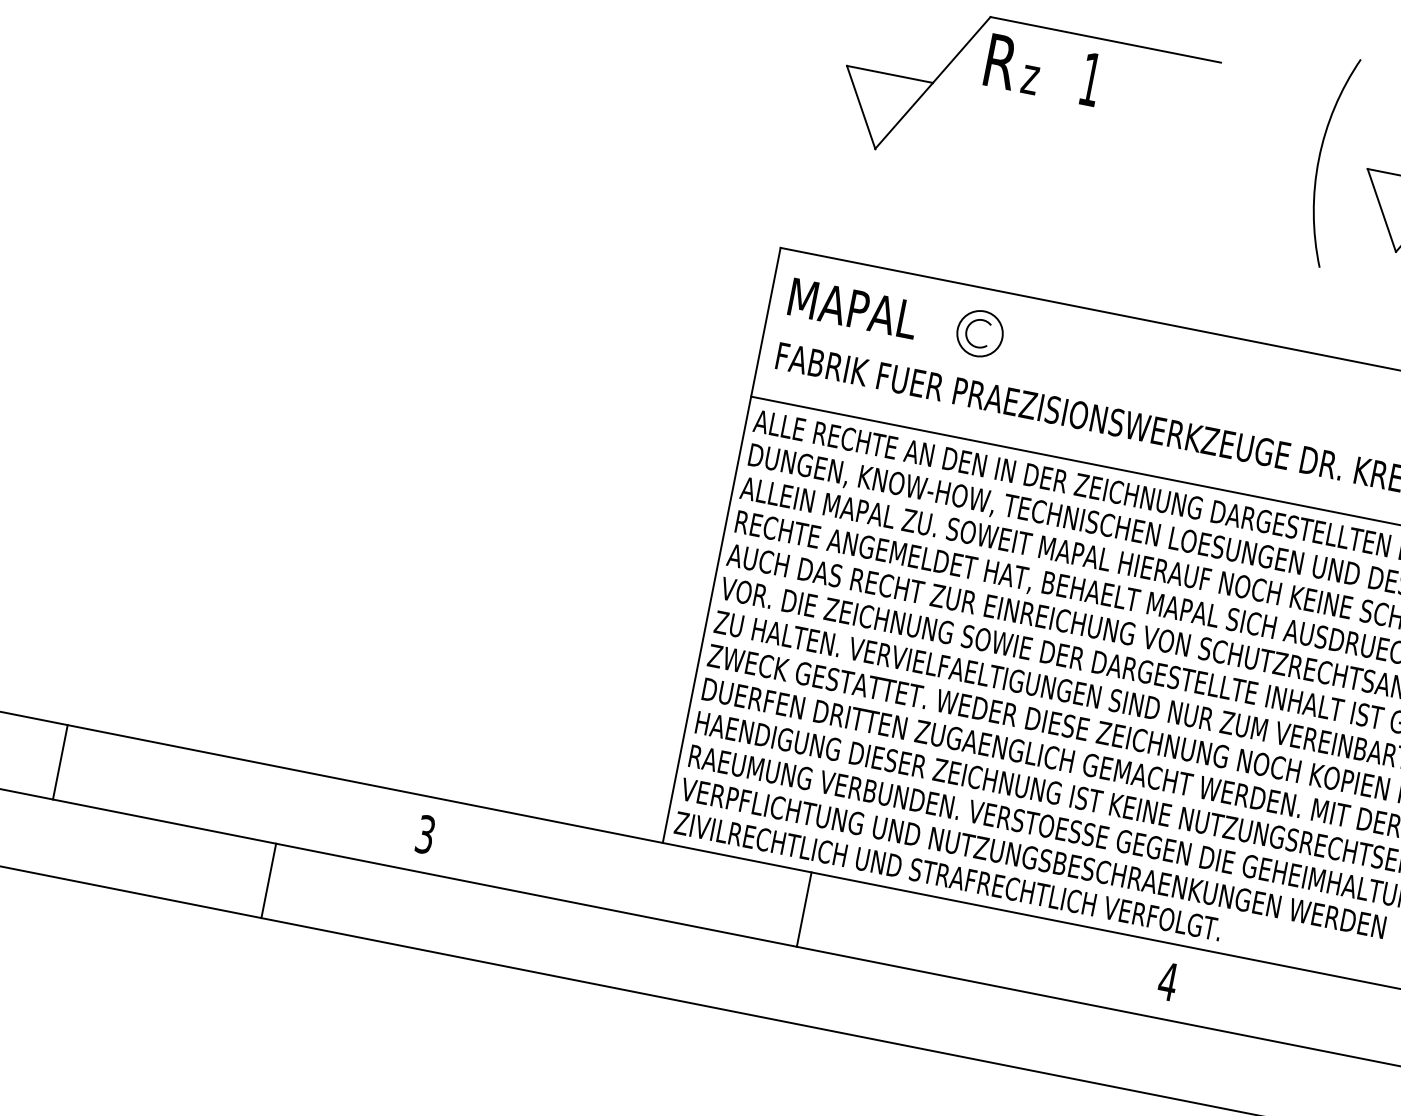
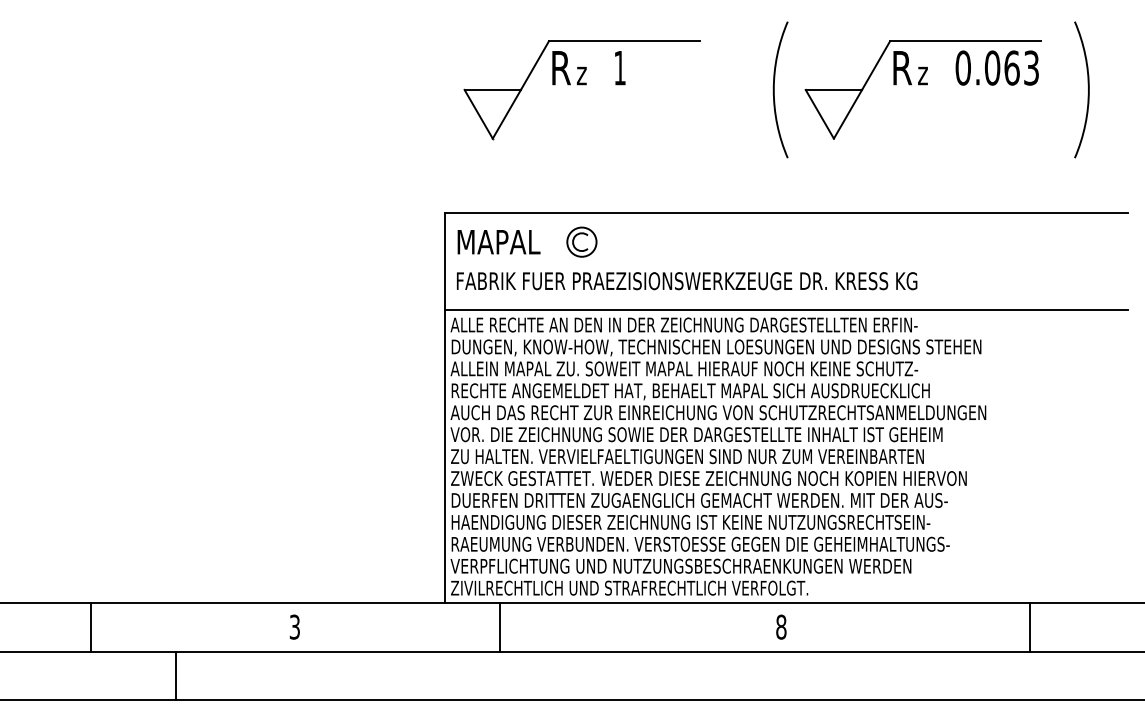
line: (60, 761) -> (90, 626), moved
line: (268, 880) -> (175, 675), moved
line: (803, 908) -> (499, 626), moved
text: (1166, 980) -> (780, 626), 4 -> 8

